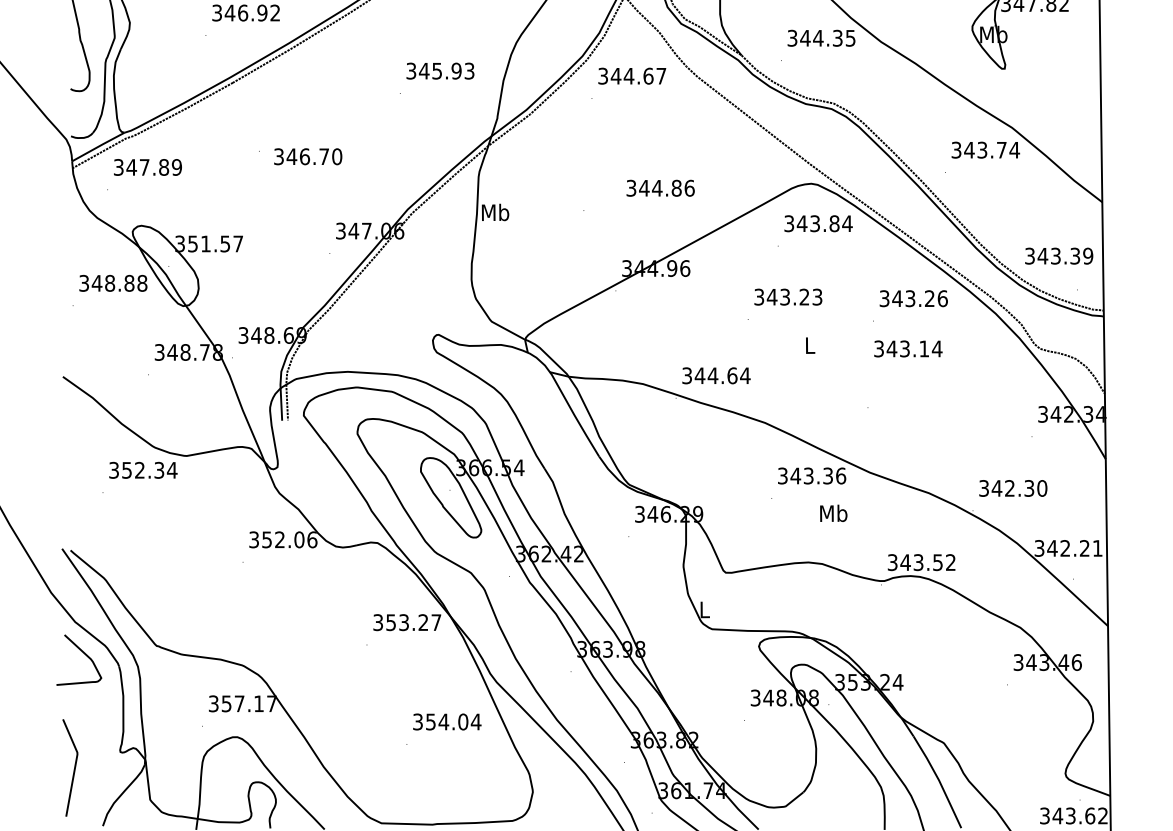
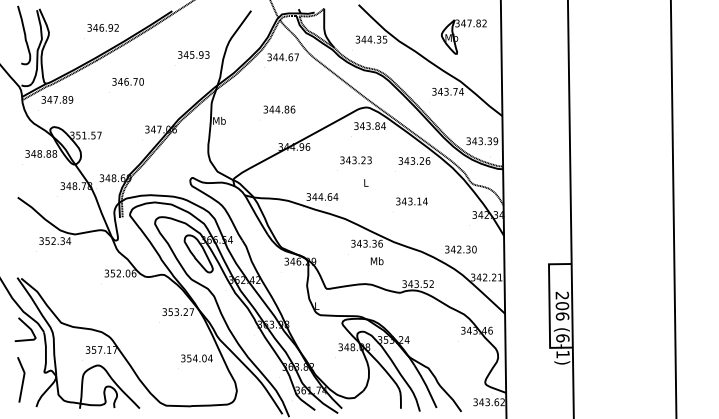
text: (306, 155) -> (127, 81), moved
text: (660, 188) -> (279, 109), moved
text: (907, 348) -> (411, 201), moved

